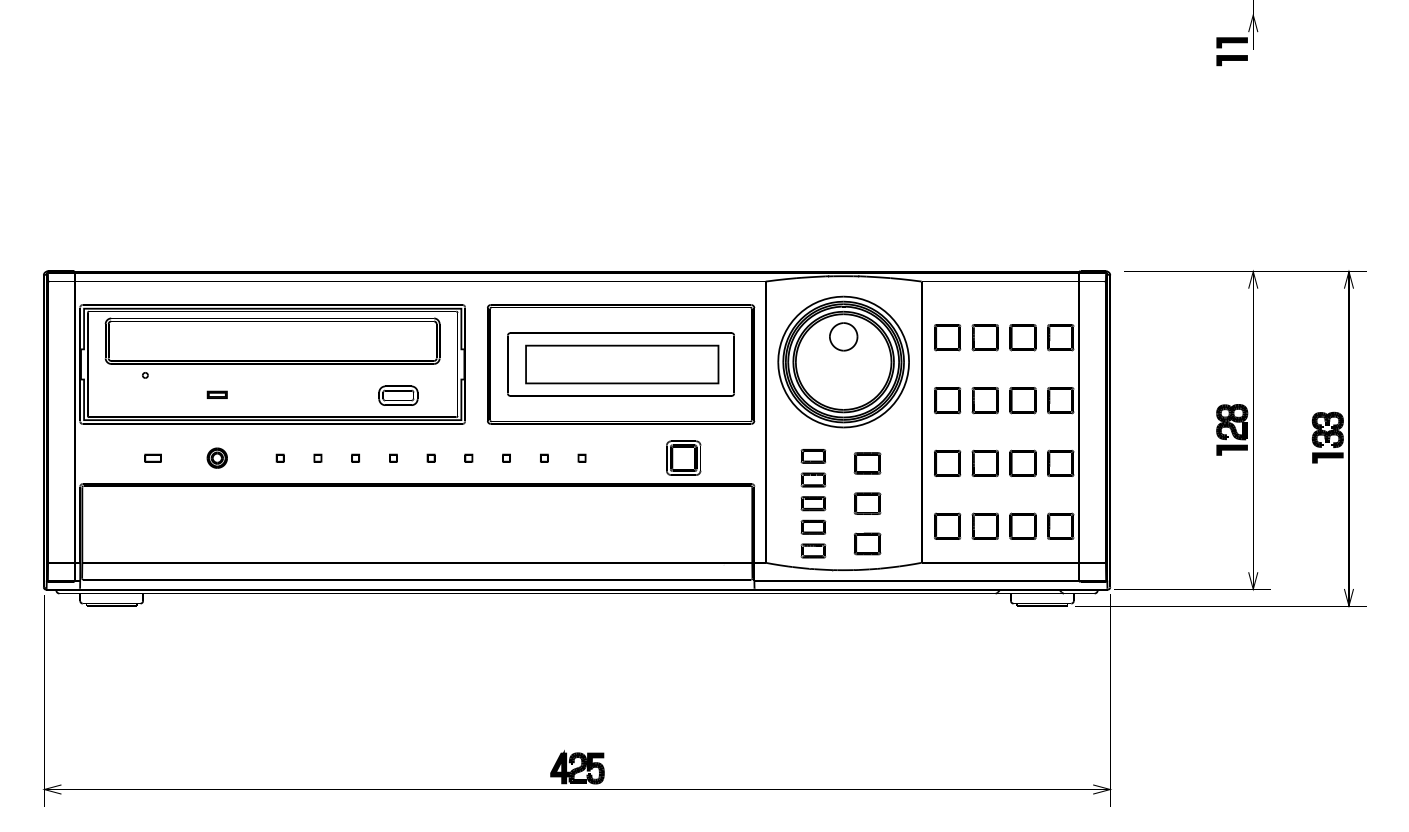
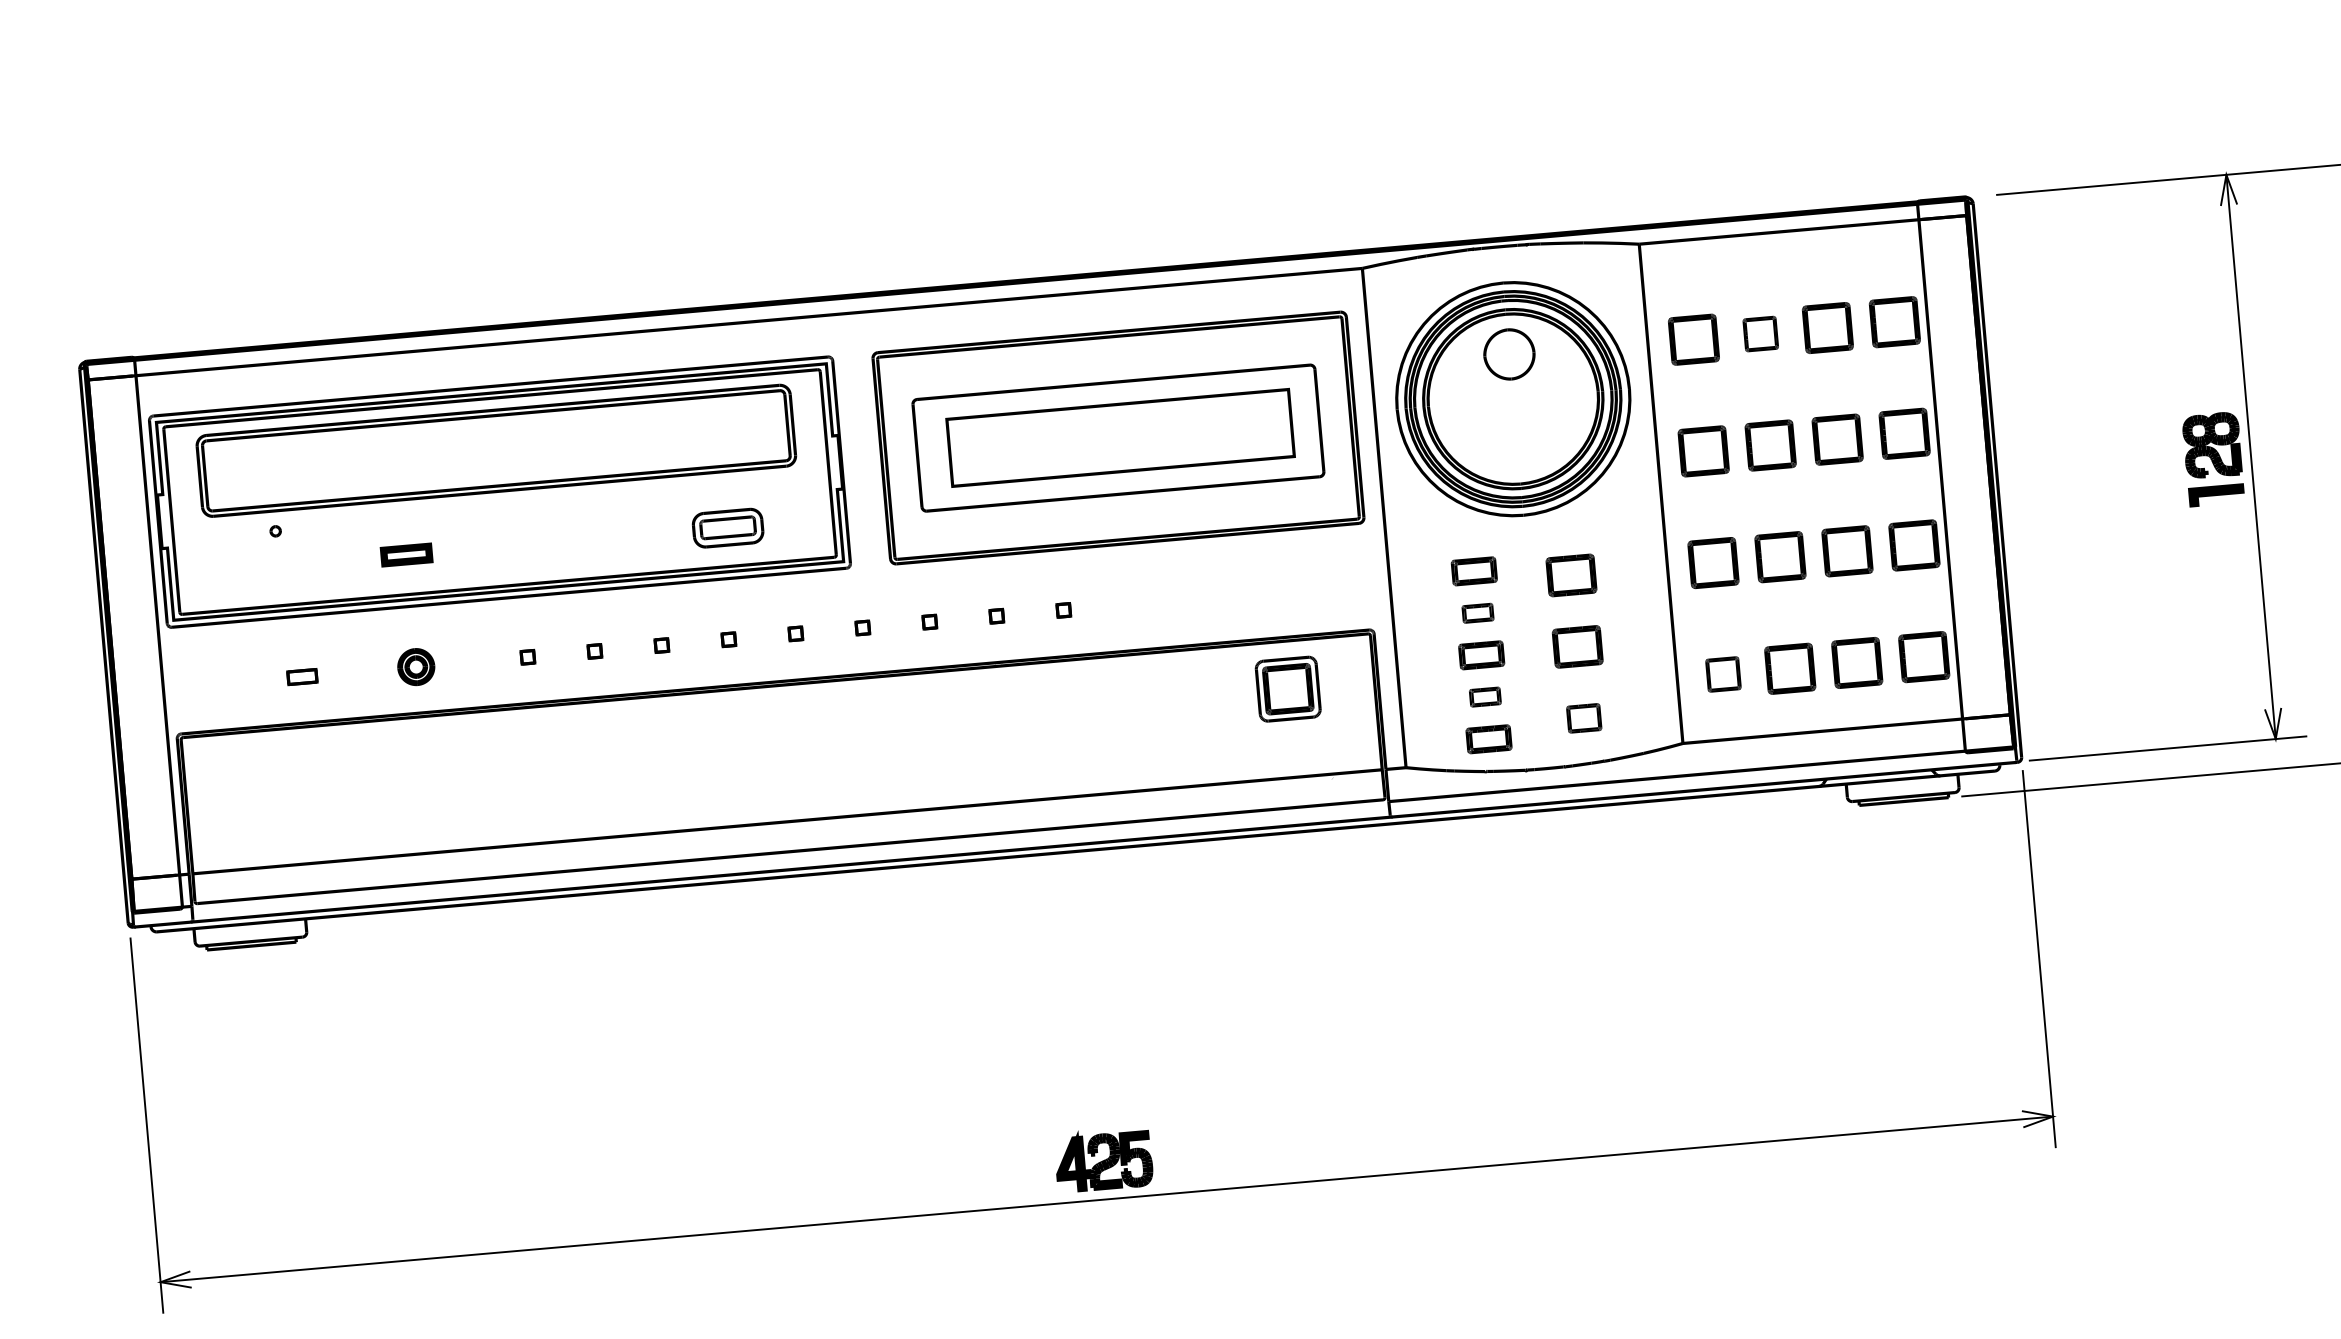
part: (984, 337) -> (1759, 333), size x0.7
part: (216, 394) -> (404, 554), size x1.4
part: (683, 457) -> (1287, 688), moved
part: (813, 479) -> (1477, 612), size x0.7
part: (947, 525) -> (1723, 673), size x0.7
part: (813, 526) -> (1485, 695), size x0.7
part: (867, 543) -> (1583, 717), size x0.7

